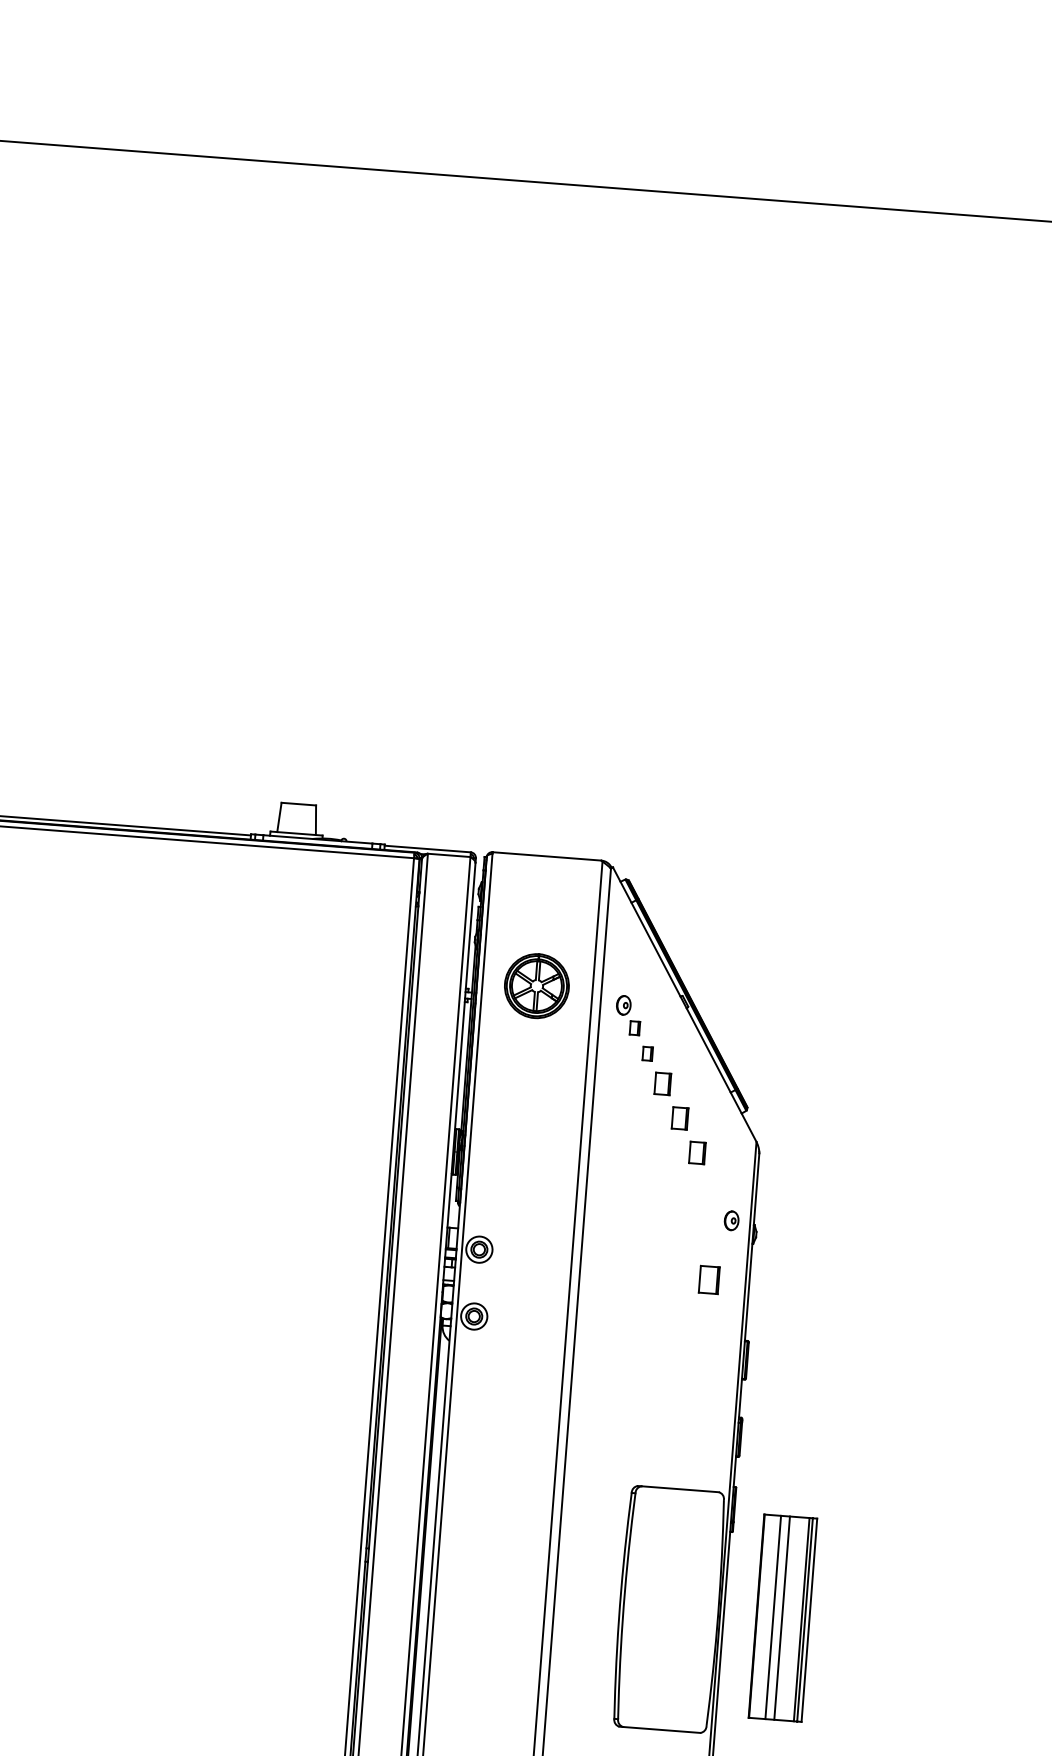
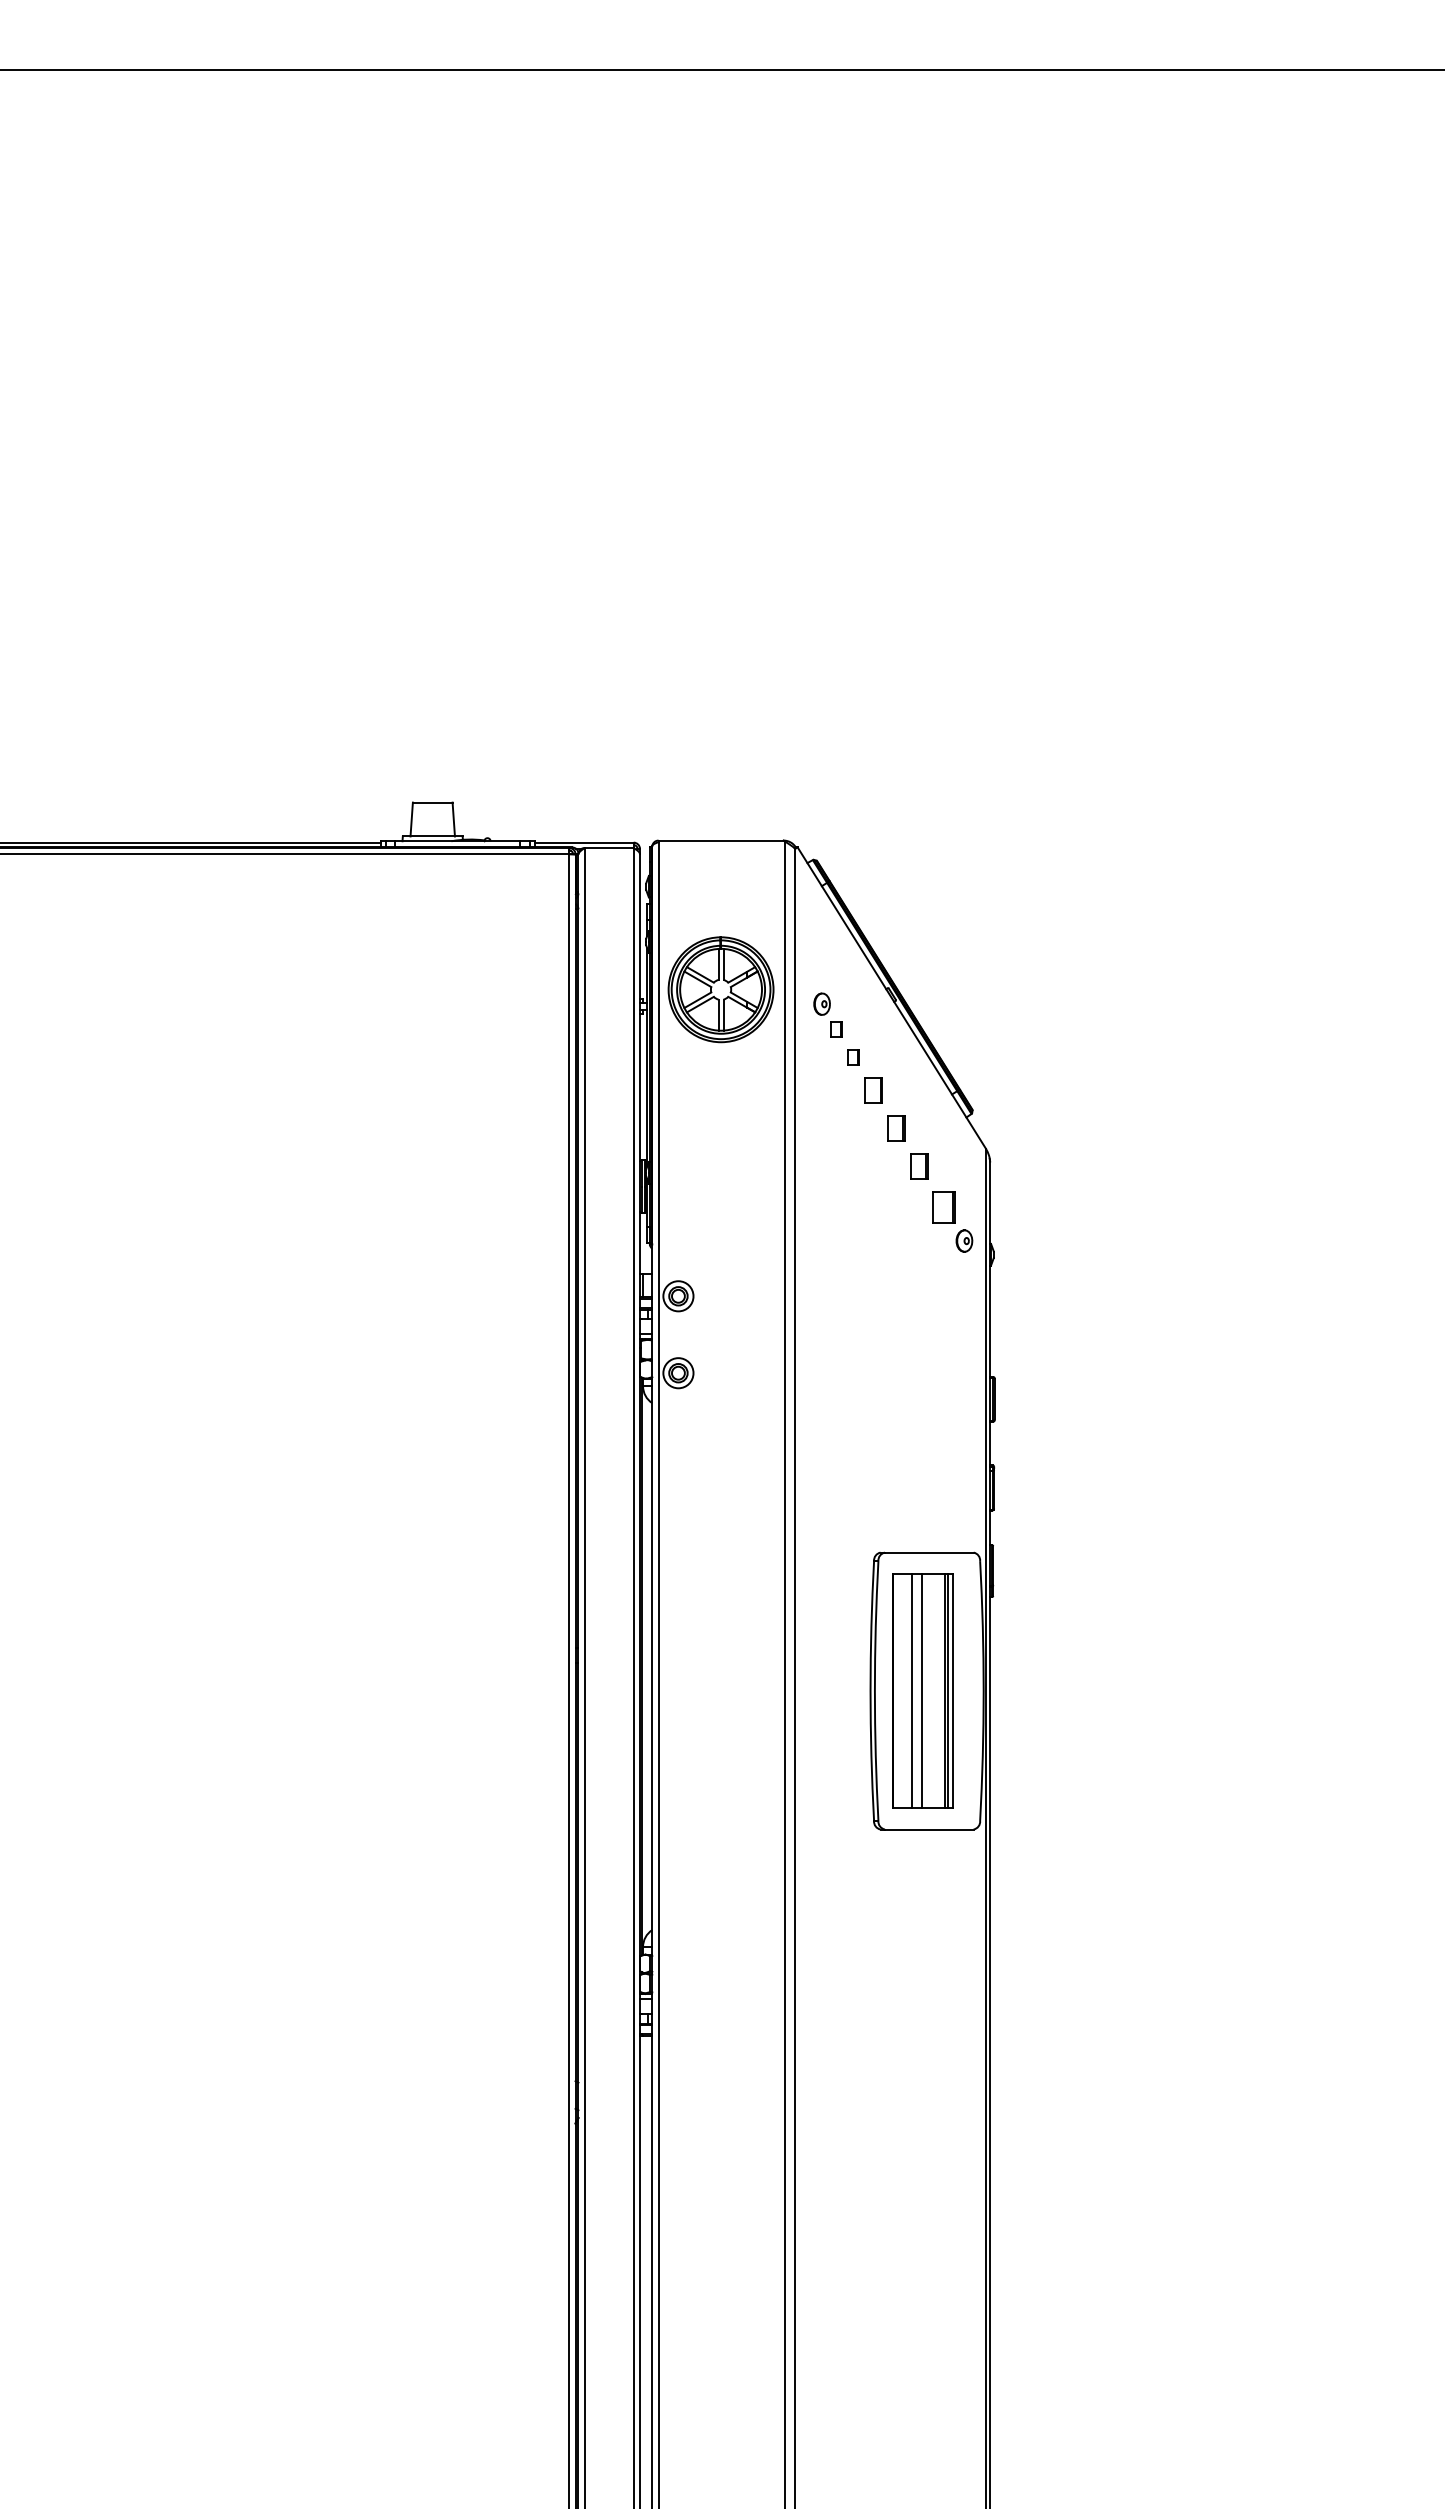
part: (536, 985) -> (720, 989), size x1.43
part: (708, 1279) -> (943, 1207), moved
part: (782, 1617) -> (922, 1690), moved

